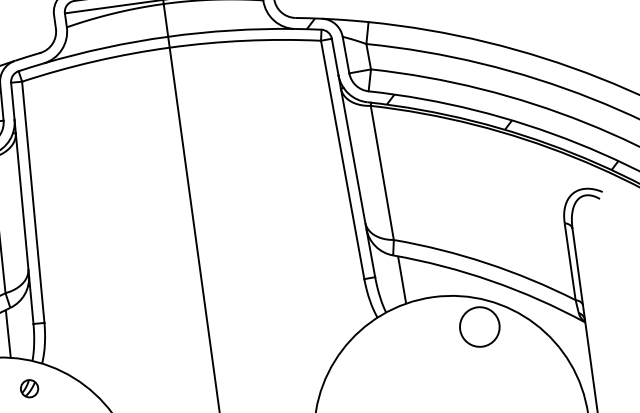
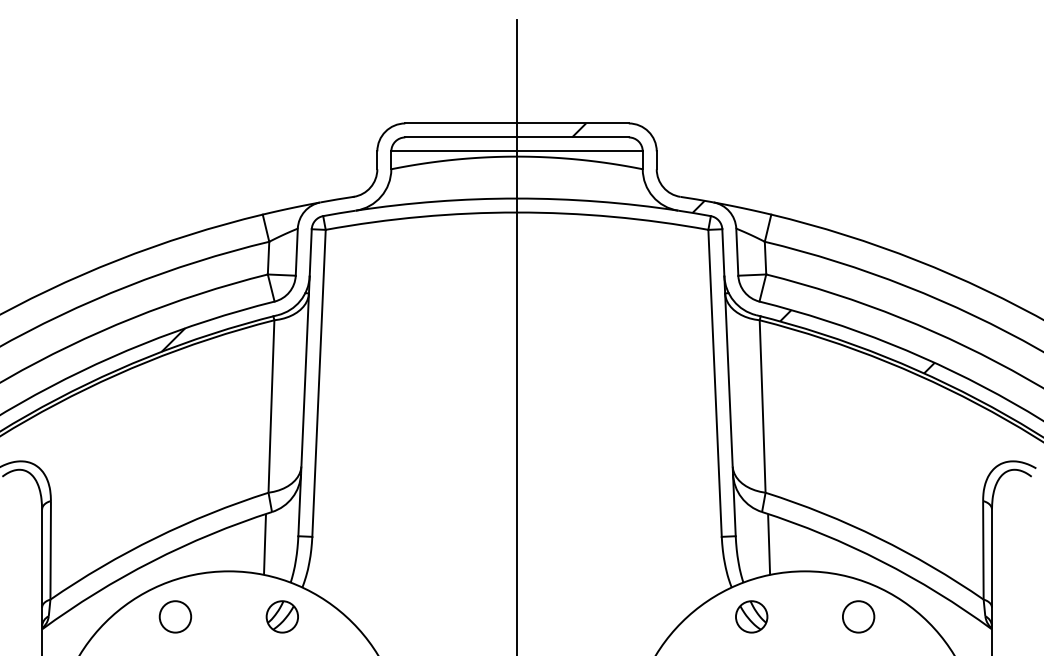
circle: (479, 326) -> (858, 616), size x0.62
part: (396, 338) -> (751, 616), added
part: (28, 388) -> (281, 616), size x1.43

